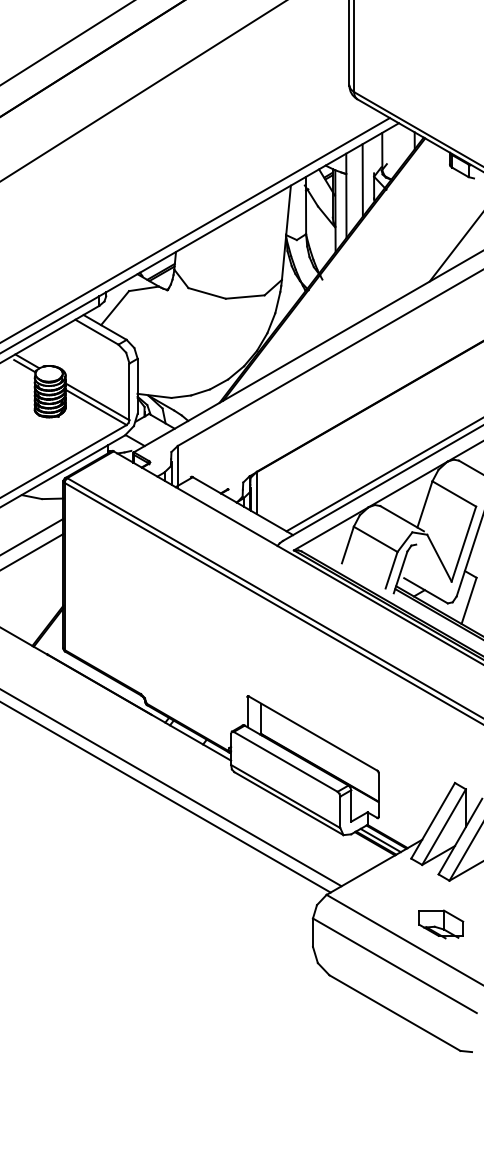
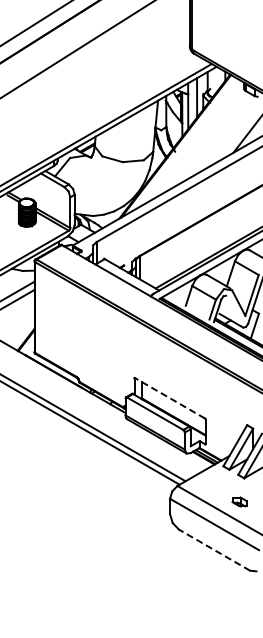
line: (311, 733) -> (169, 398), solid -> dashed
part: (440, 923) -> (239, 501), size x0.6
line: (394, 1011) -> (214, 549), solid -> dashed

